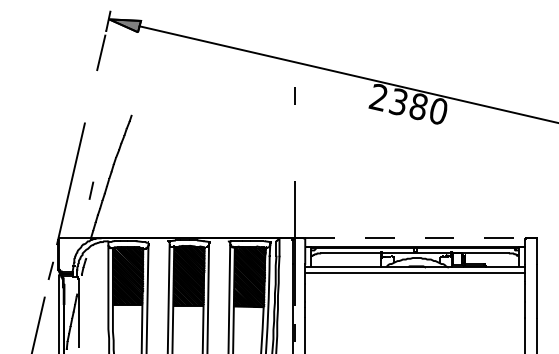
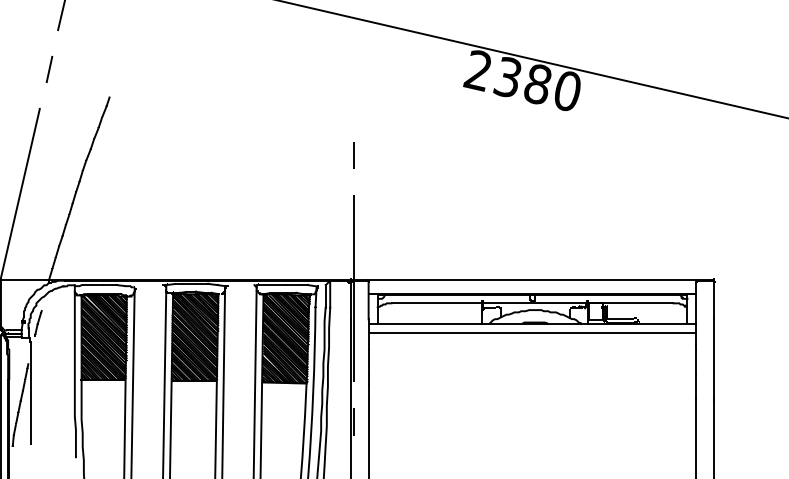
line: (294, 95) -> (352, 154), moved
line: (91, 190) -> (49, 69), moved
line: (415, 237) -> (533, 279), dashed -> solid

